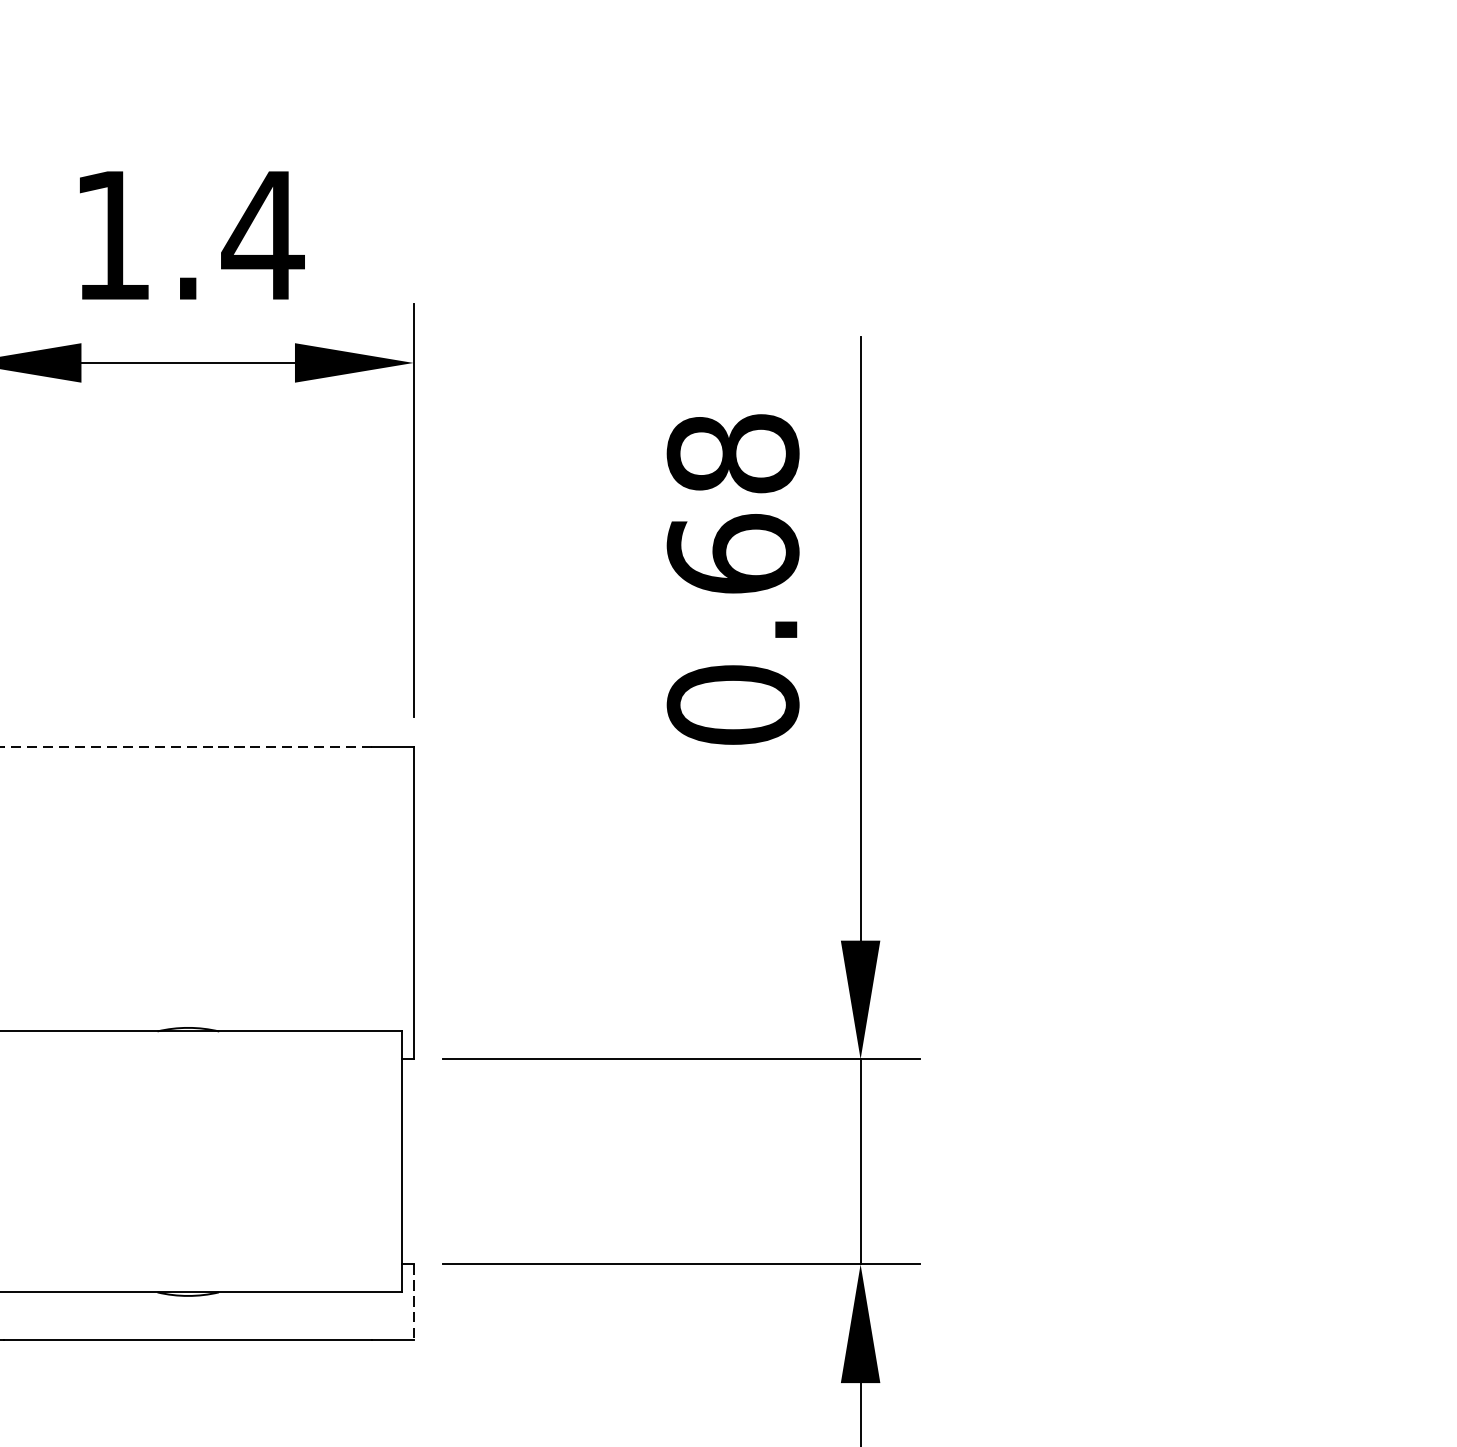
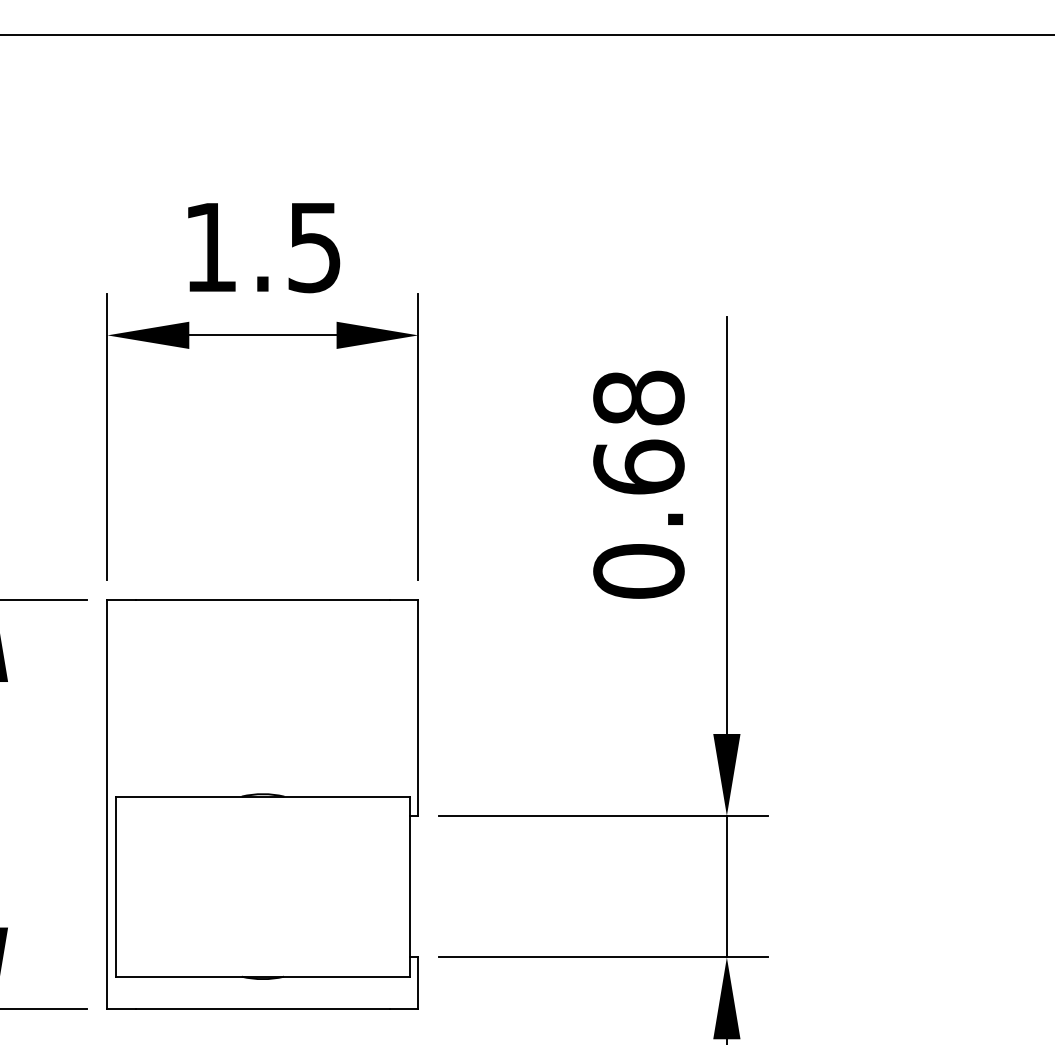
text: (262, 237) -> (314, 248), 1.4 -> 1.5
line: (187, 747) -> (262, 600), dashed -> solid
line: (413, 1302) -> (418, 983), dashed -> solid

